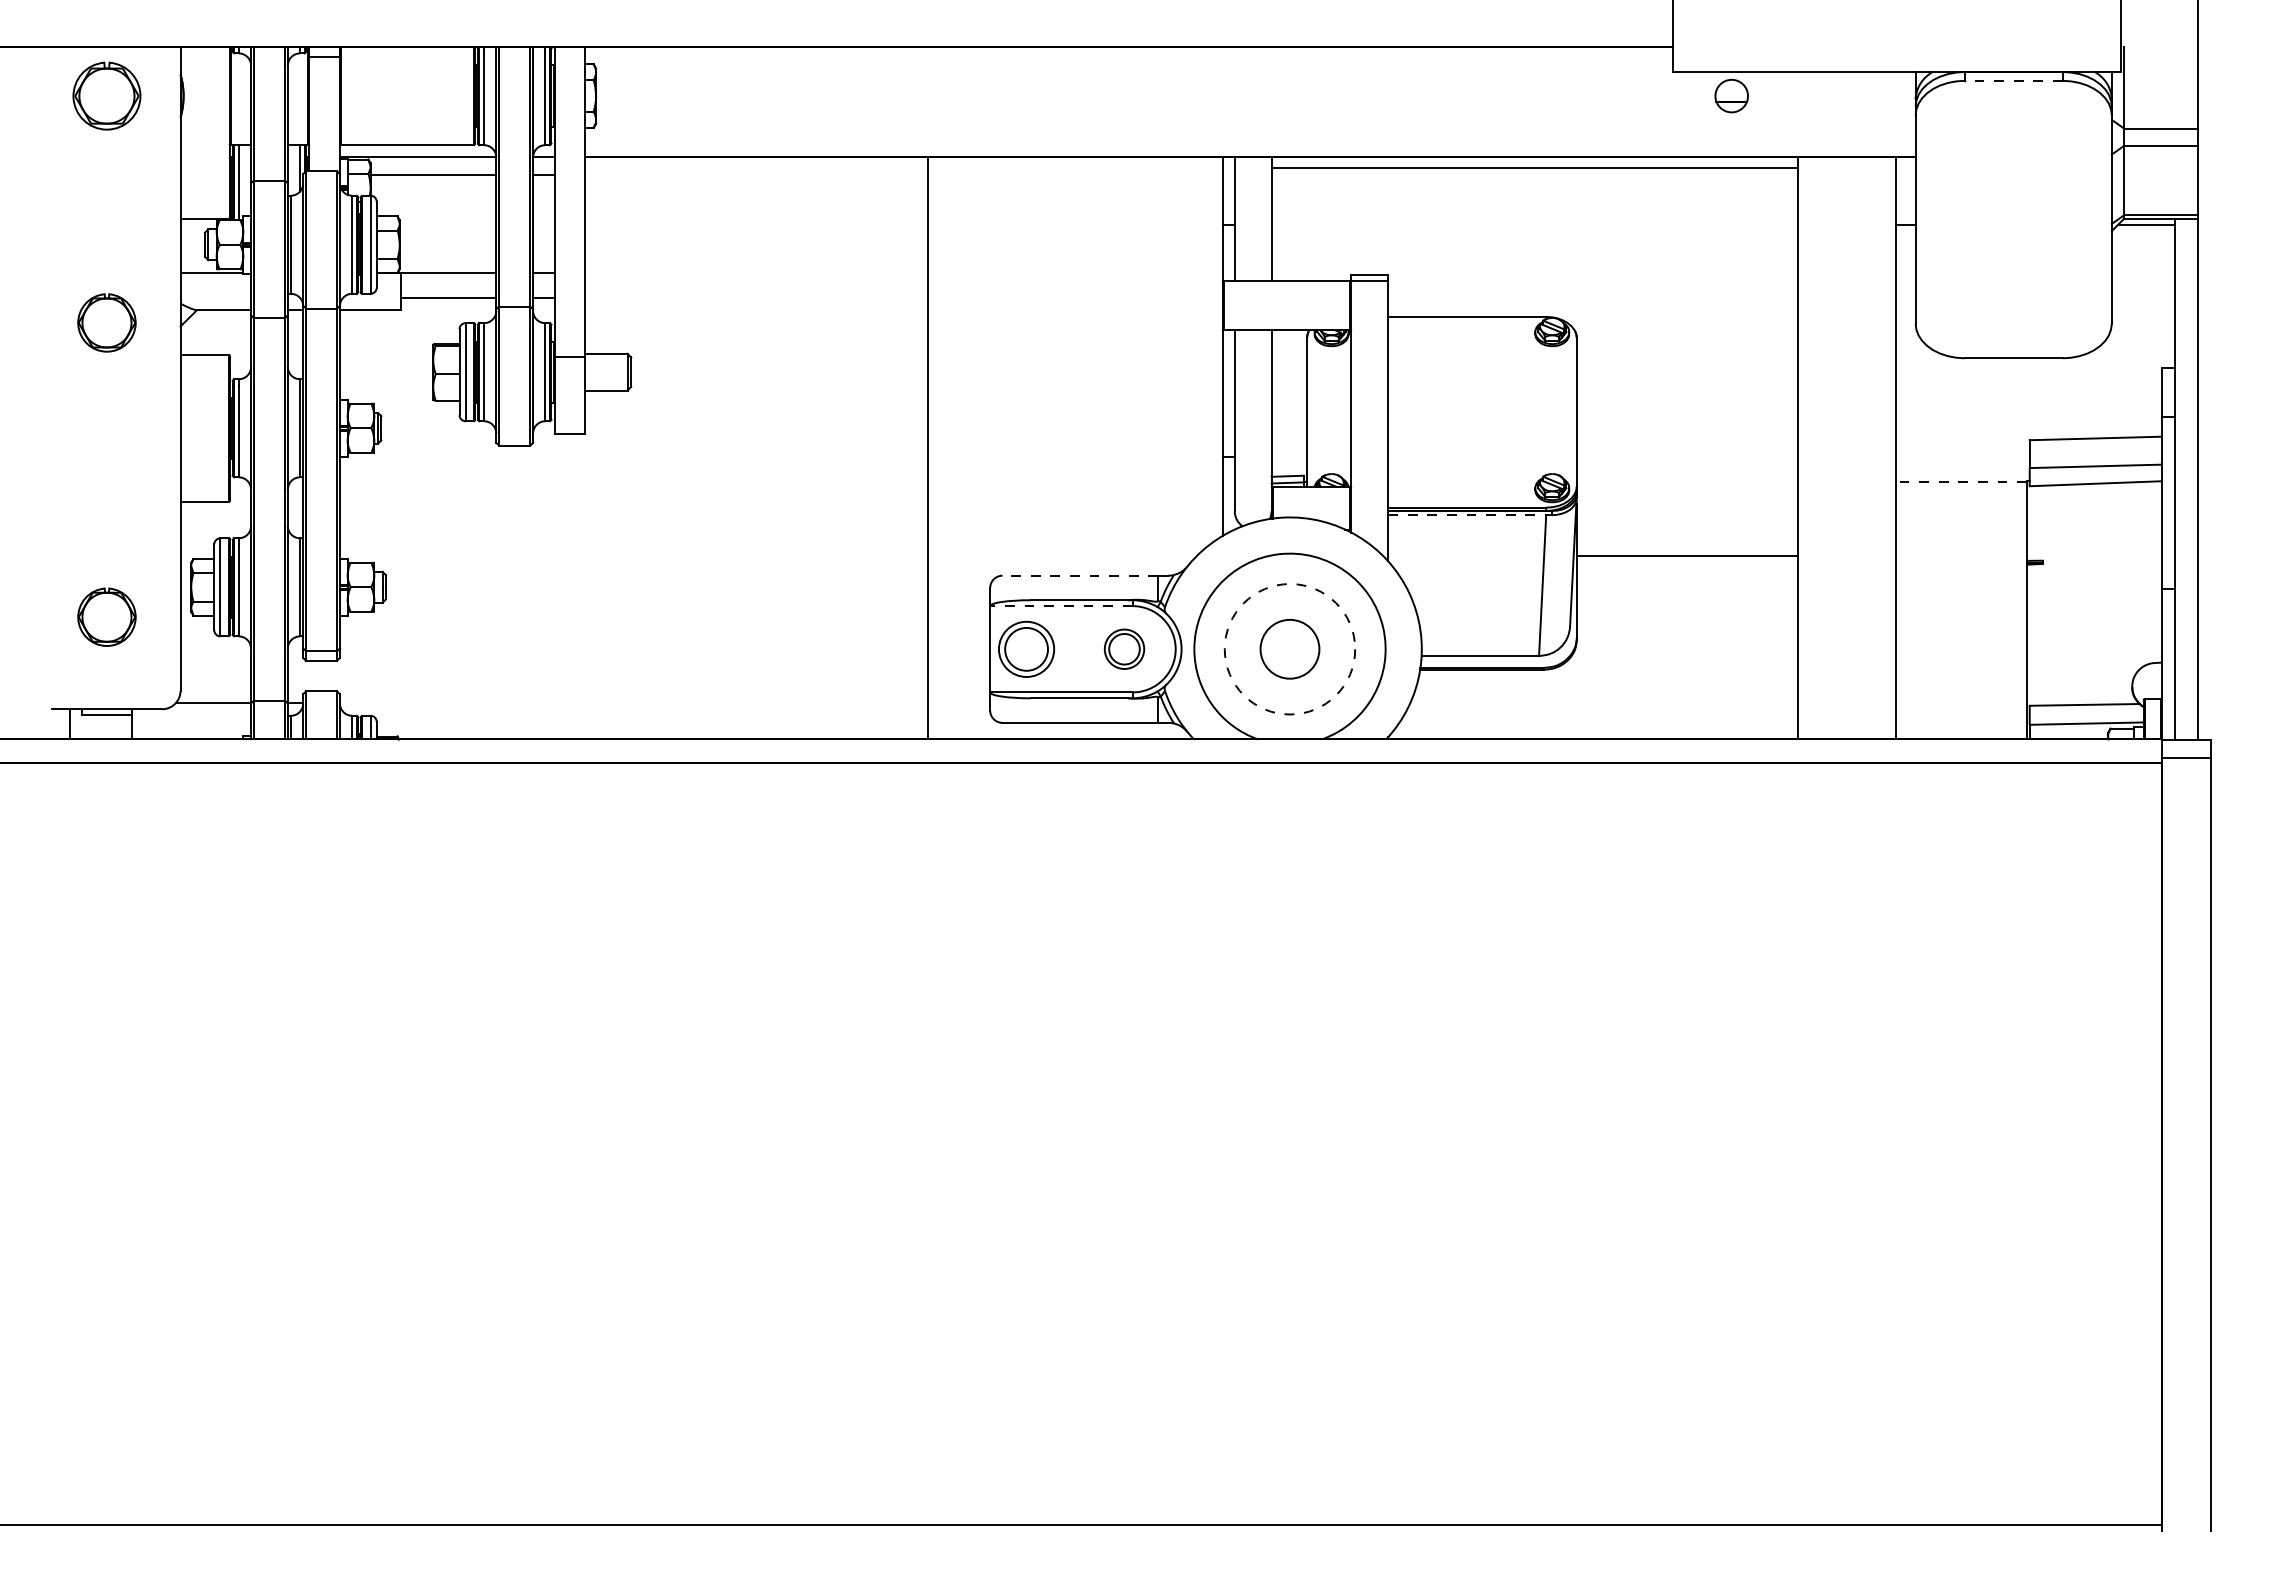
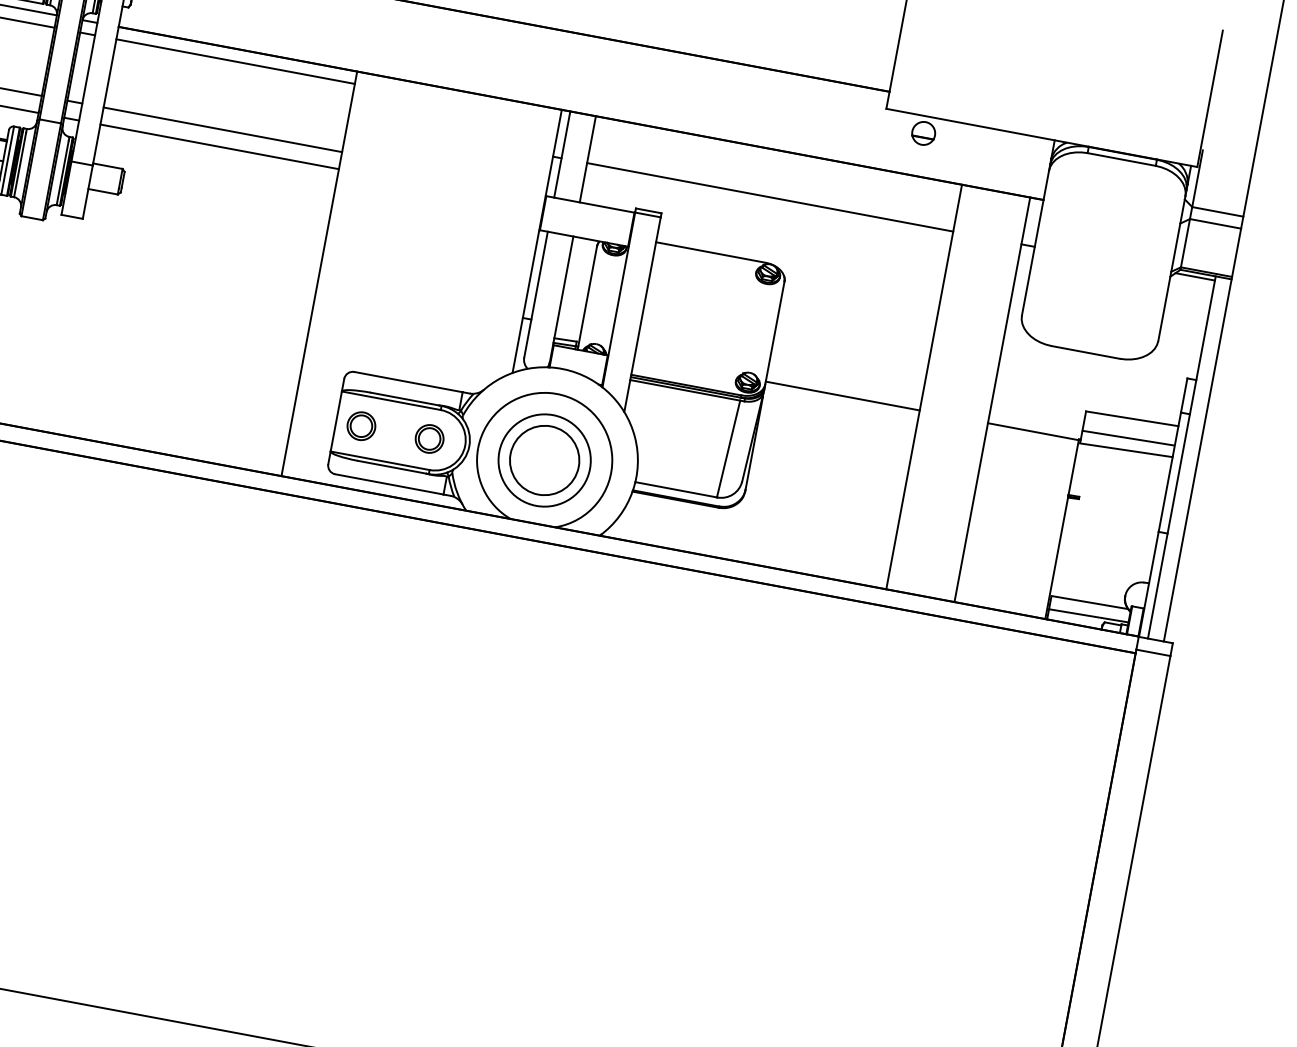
line: (2013, 80) -> (1121, 159), dashed -> solid
line: (1534, 167) -> (769, 197), moved
line: (756, 175) -> (235, 61), added
line: (756, 273) -> (222, 129), added
line: (756, 297) -> (219, 146), added
line: (1961, 482) -> (1033, 431), dashed -> solid
line: (1467, 515) -> (685, 390), dashed -> solid
line: (1687, 556) -> (842, 396), moved
line: (1080, 575) -> (408, 381), dashed -> solid
line: (1060, 606) -> (390, 400), dashed -> solid
part: (1025, 648) -> (360, 425), size x0.71
circle: (1289, 649) -> (544, 460), dashed -> solid
circle: (1289, 649) -> (544, 460), size x1.67

